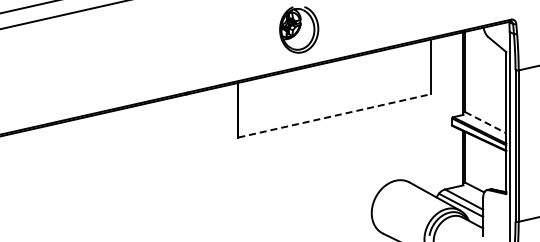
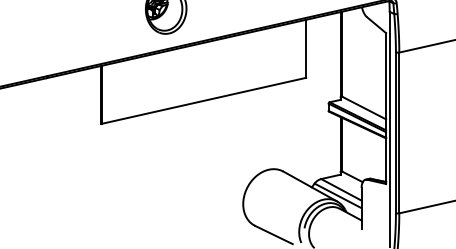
line: (334, 115) -> (203, 100), dashed -> solid
line: (486, 122) -> (365, 107), dashed -> solid

